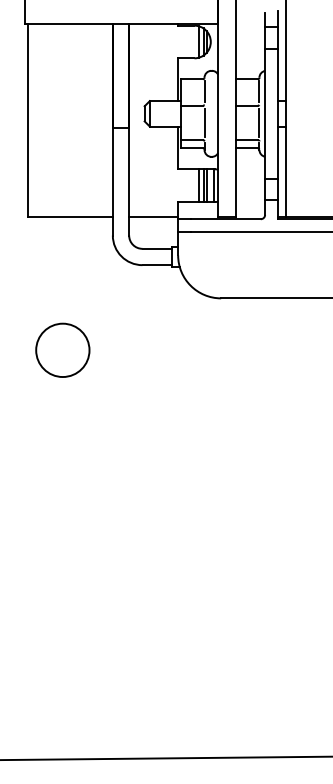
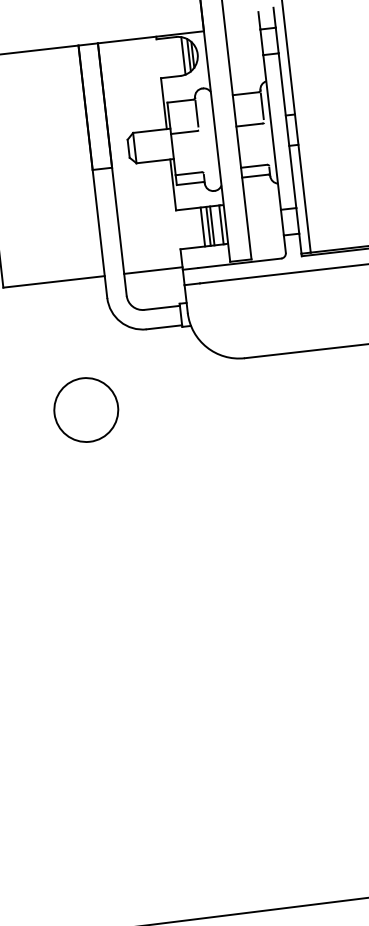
line: (204, 123) -> (201, 152), removed
line: (259, 123) -> (266, 144), removed
circle: (62, 349) -> (85, 409), moved

